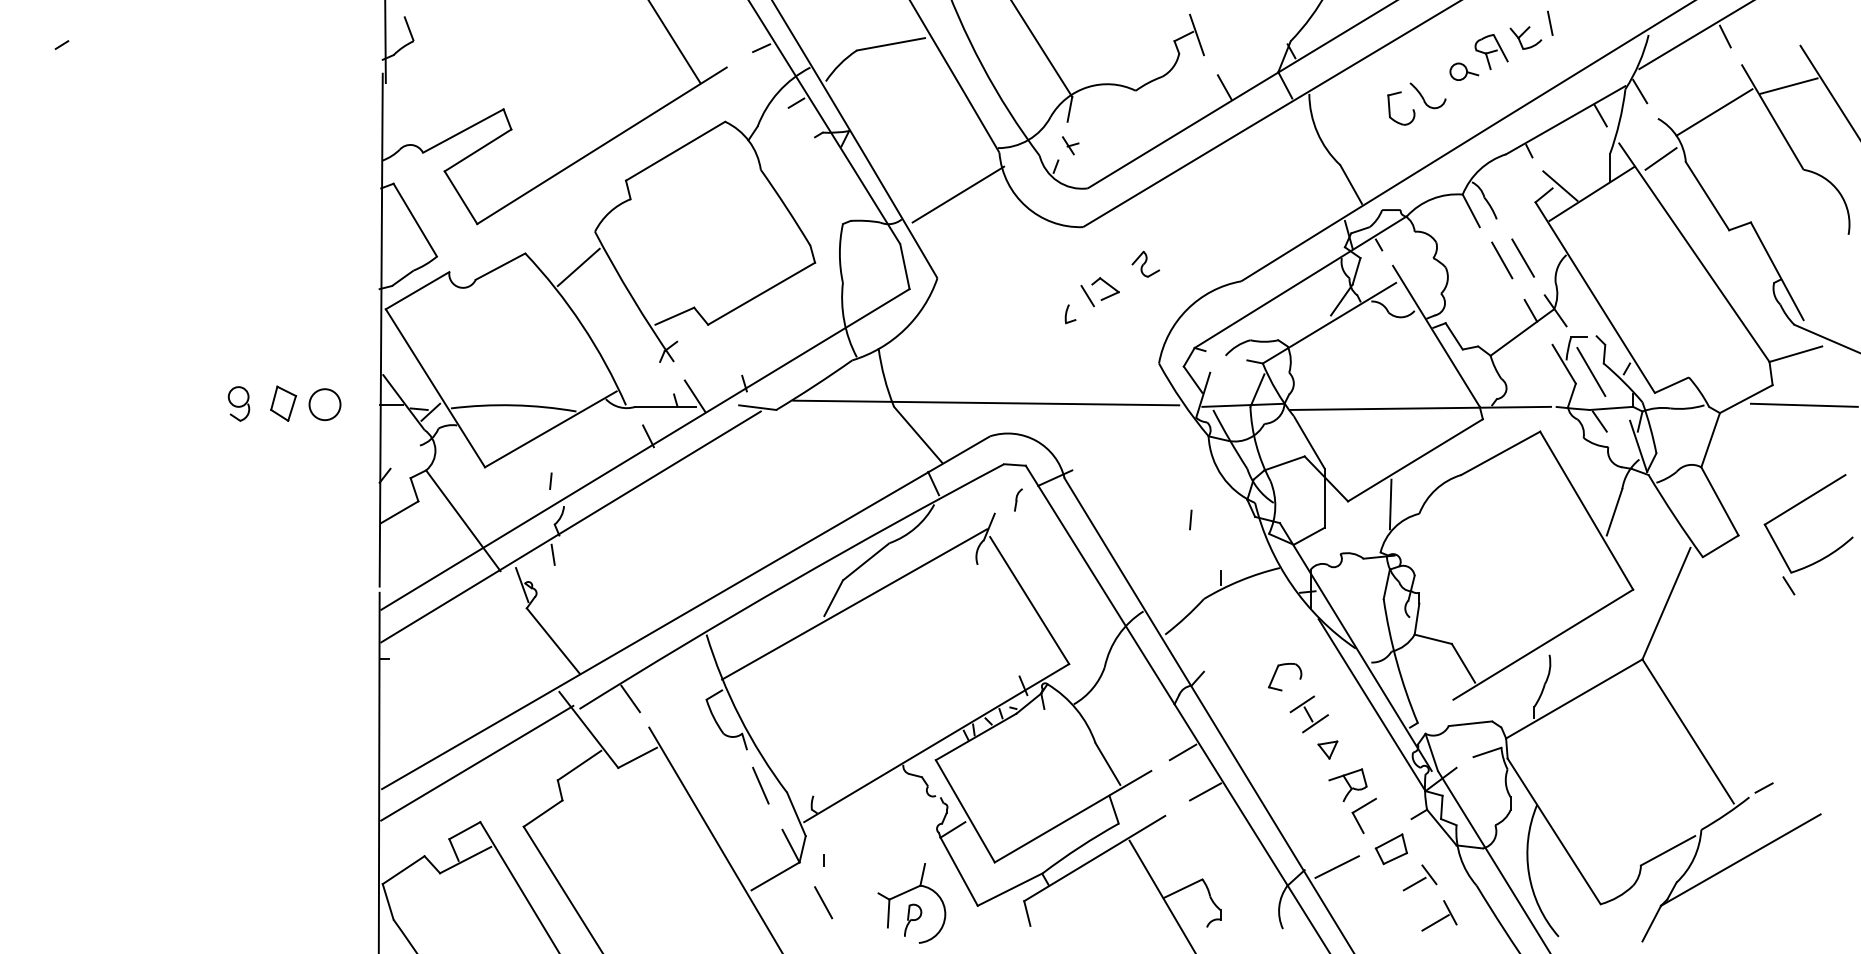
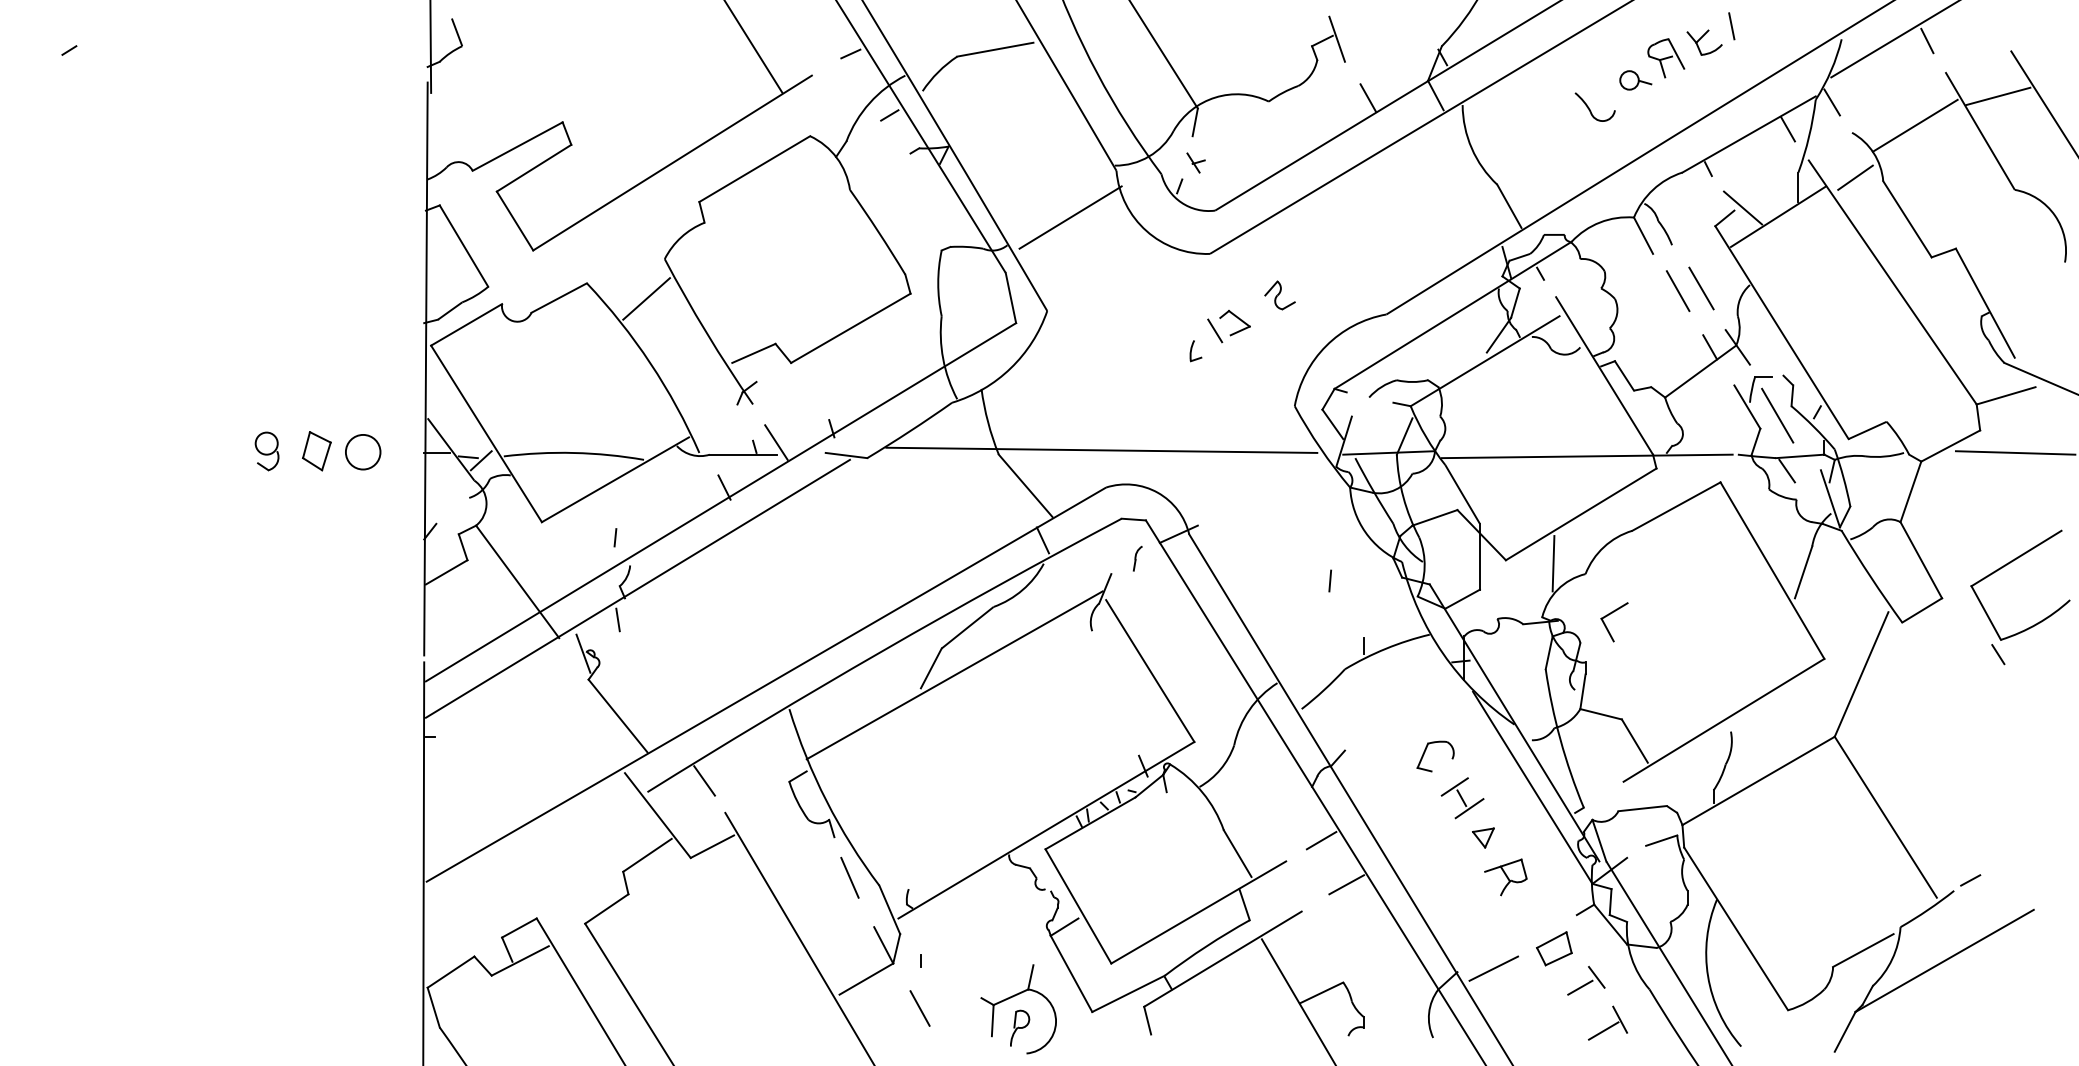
part: (1390, 108) -> (1553, 121), removed
line: (477, 762) -> (533, 851), removed
part: (1360, 809) -> (1610, 615), moved

